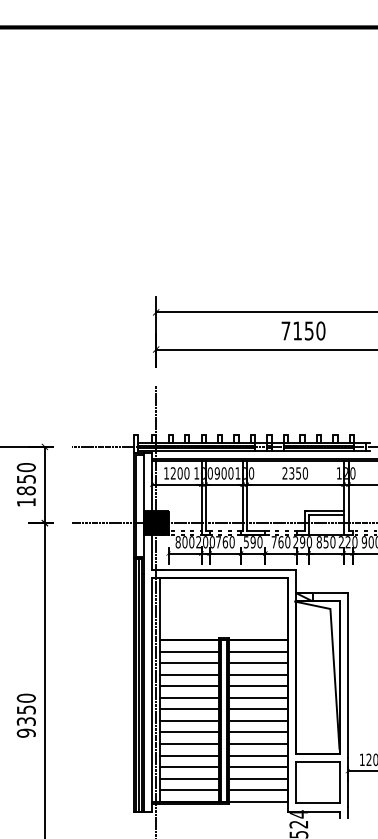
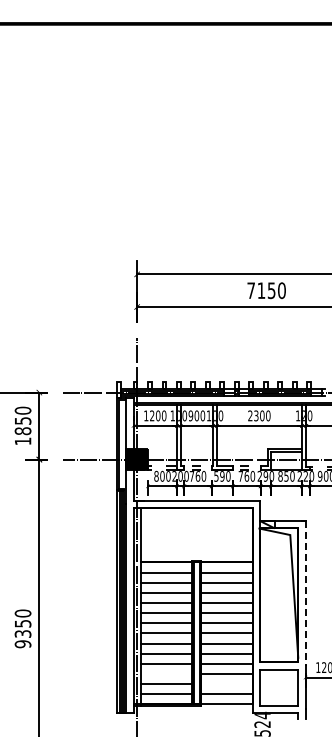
text: (298, 472) -> (262, 415), 2350 -> 2300
line: (347, 676) -> (305, 594), solid -> dashed
line: (189, 766) -> (166, 673), removed
line: (257, 779) -> (226, 684), removed

